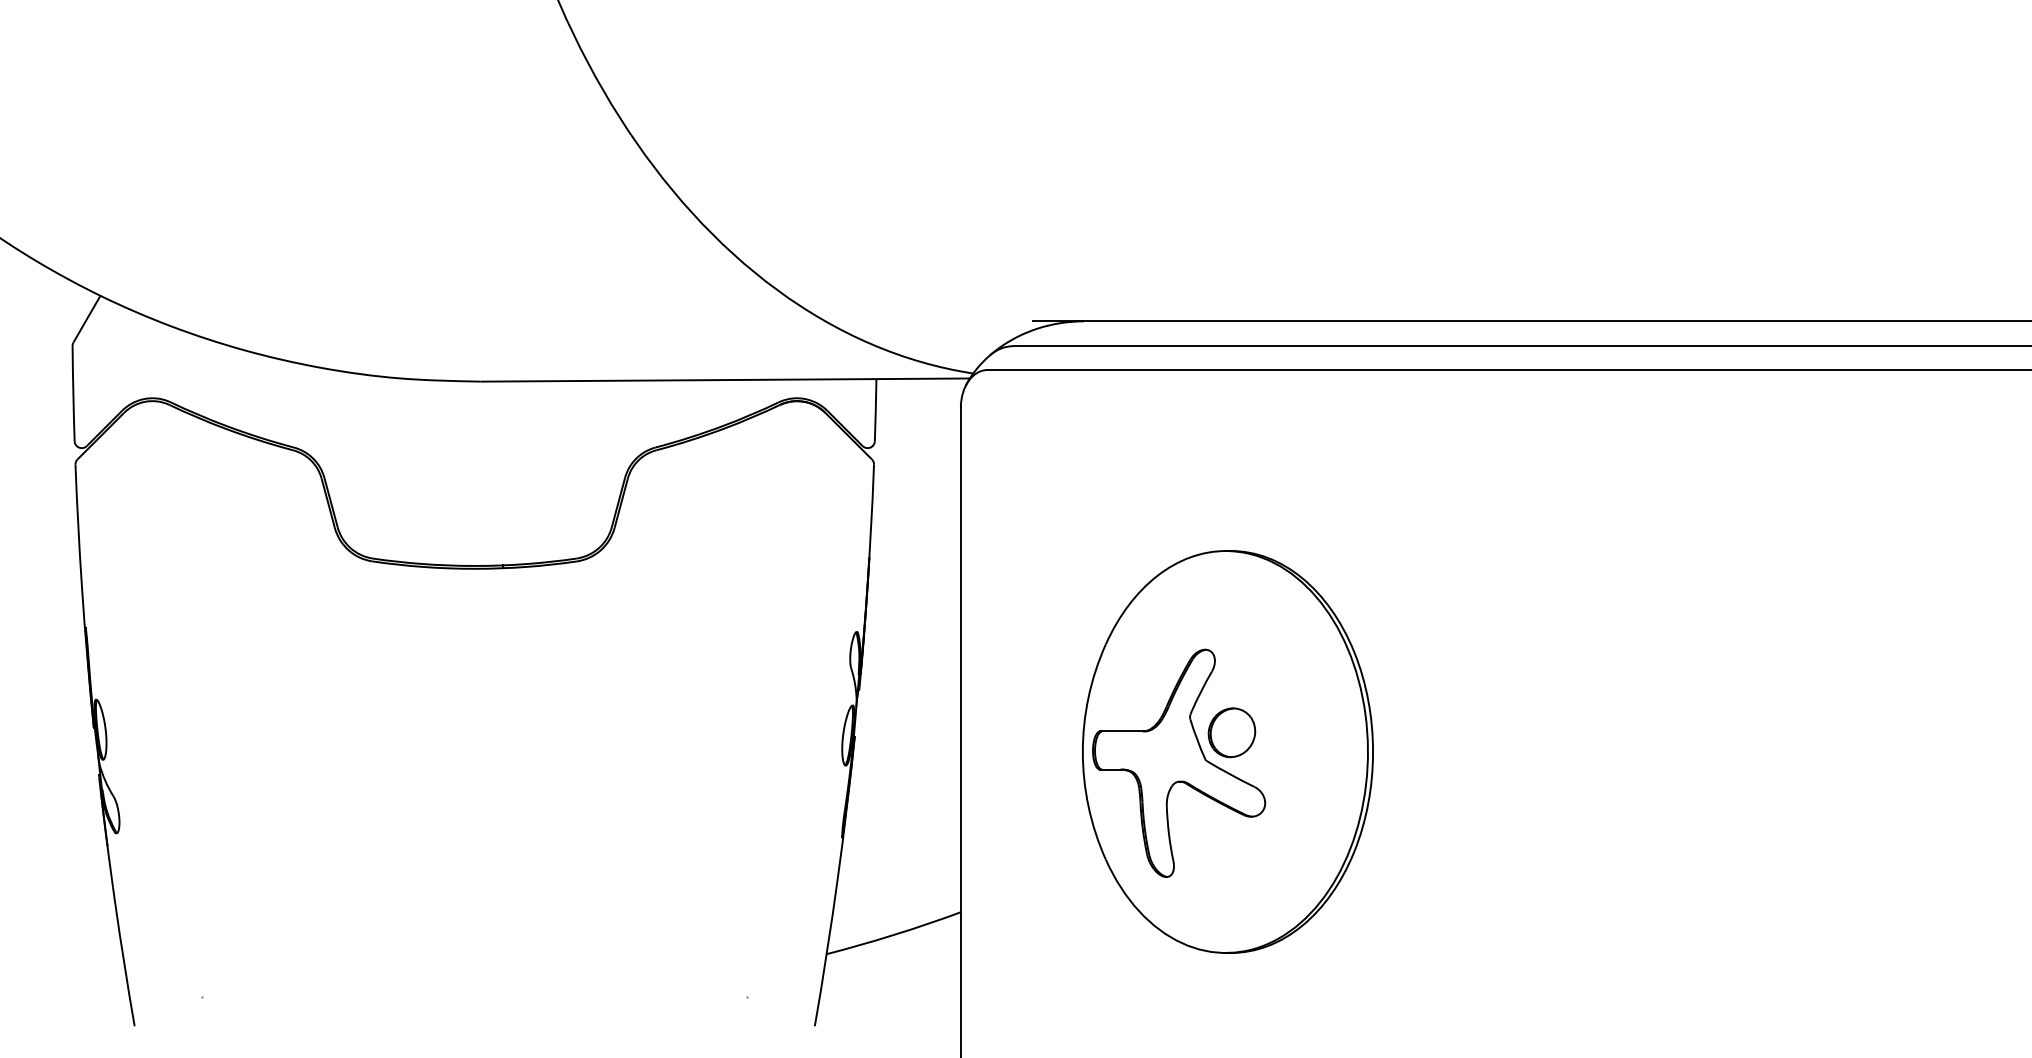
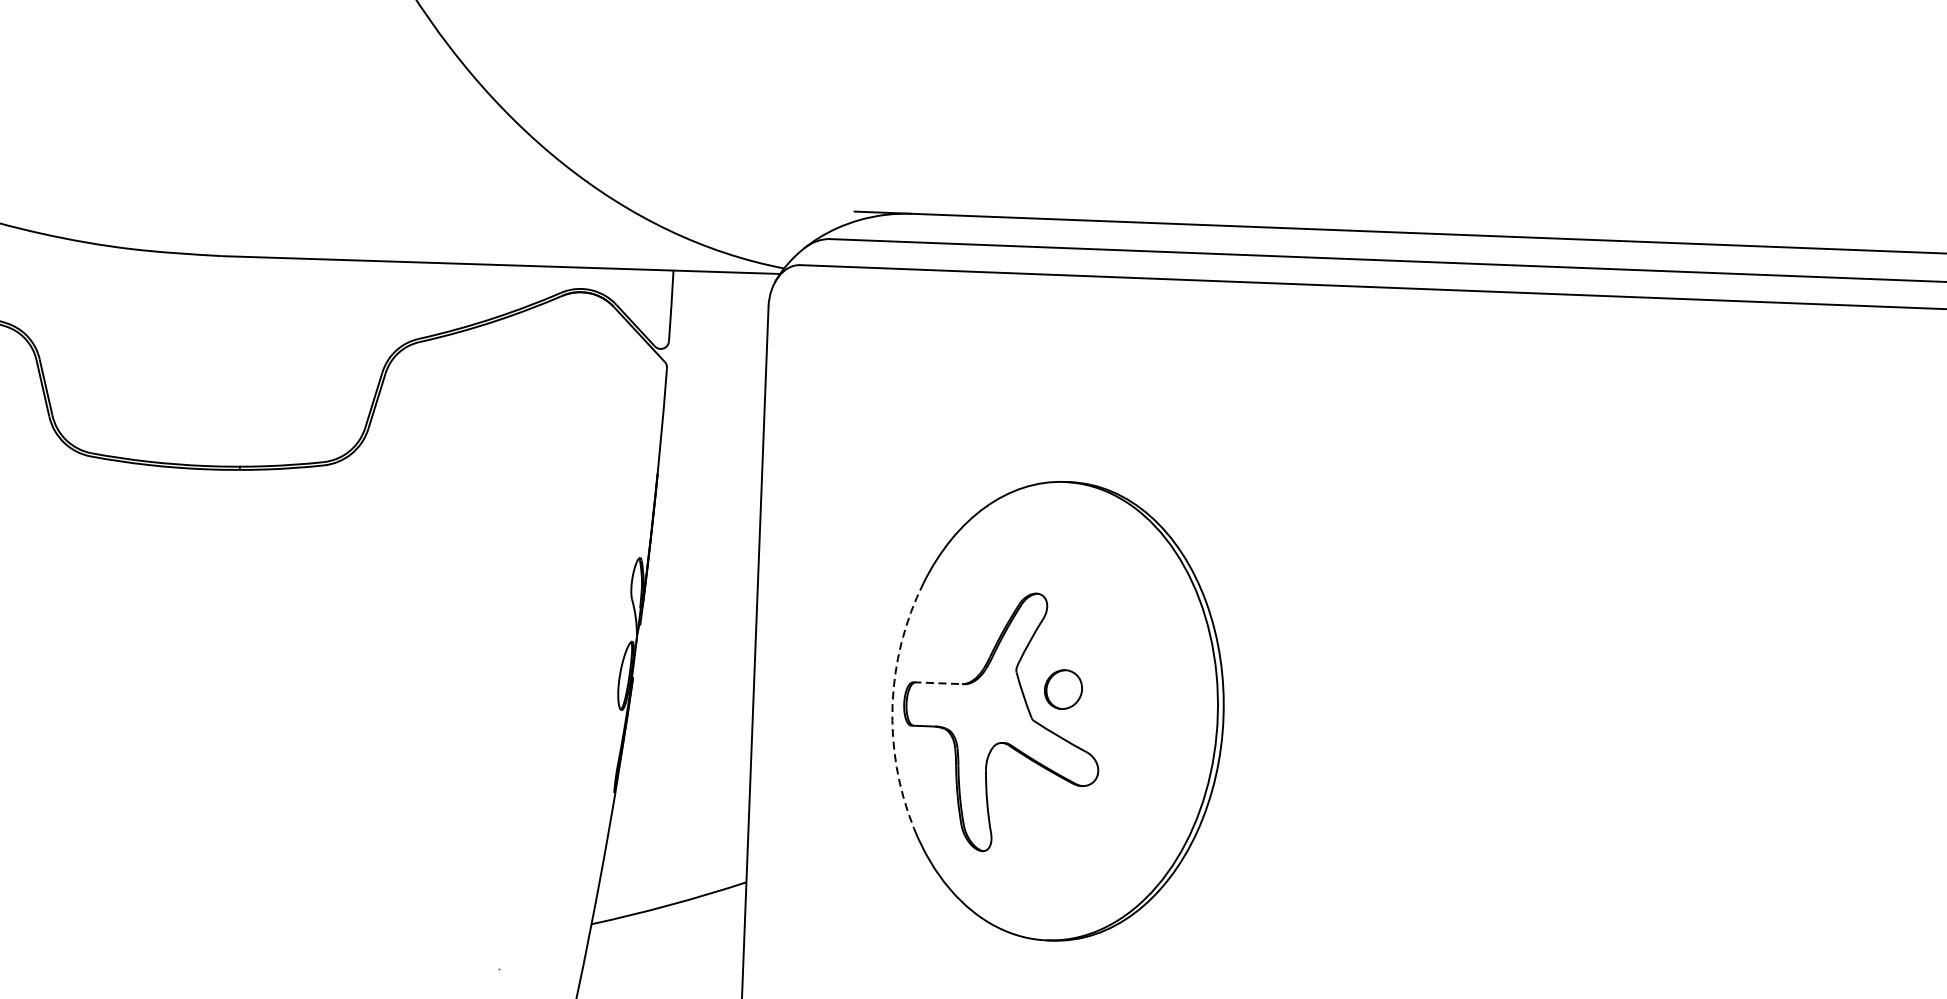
line: (1123, 731) -> (939, 683), solid -> dashed
part: (1231, 732) -> (1062, 689), size x0.7
arc: (1082, 752) -> (892, 705), solid -> dashed

